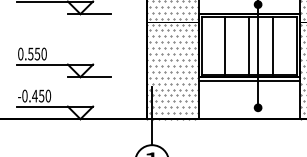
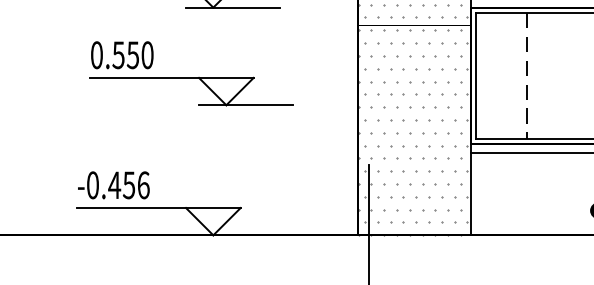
line: (225, 45) -> (527, 75), solid -> dashed
line: (249, 45) -> (579, 75), removed
part: (63, 62) -> (189, 73), moved
text: (48, 95) -> (143, 184), -0.450 -> -0.456

